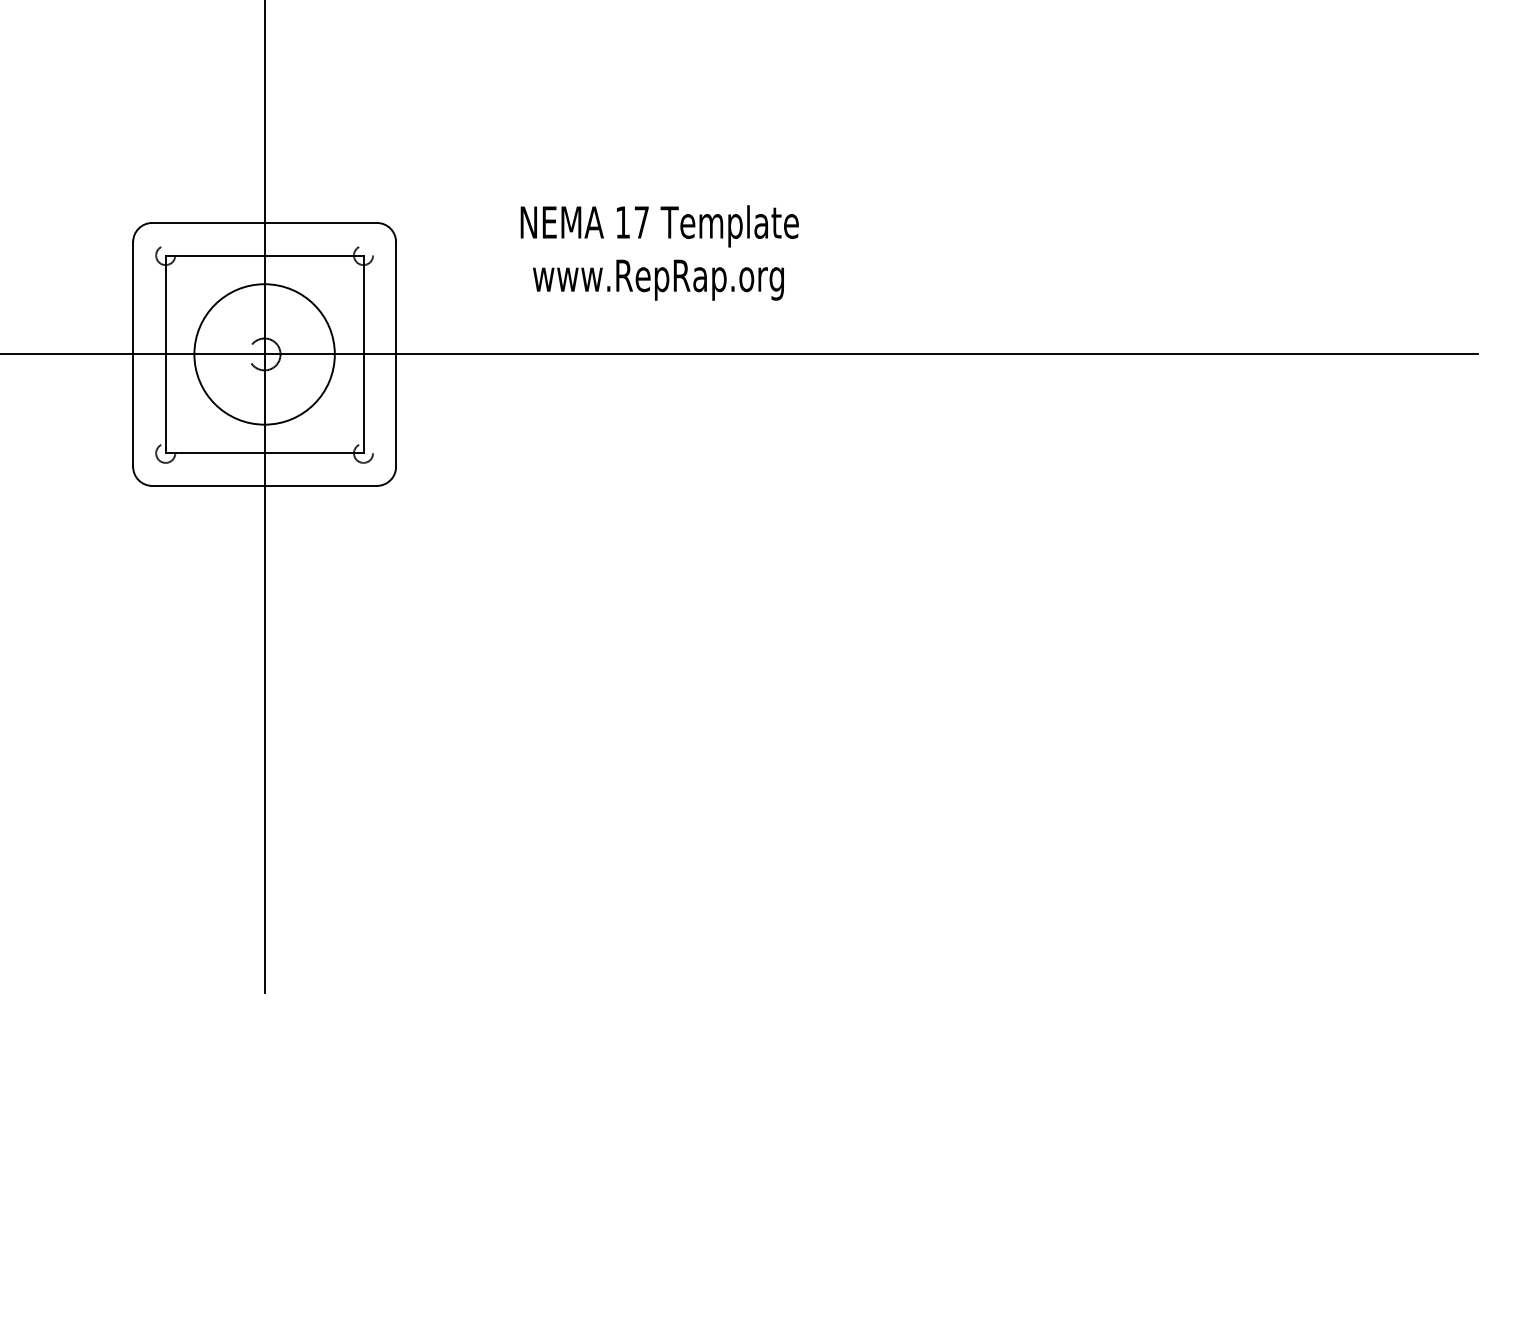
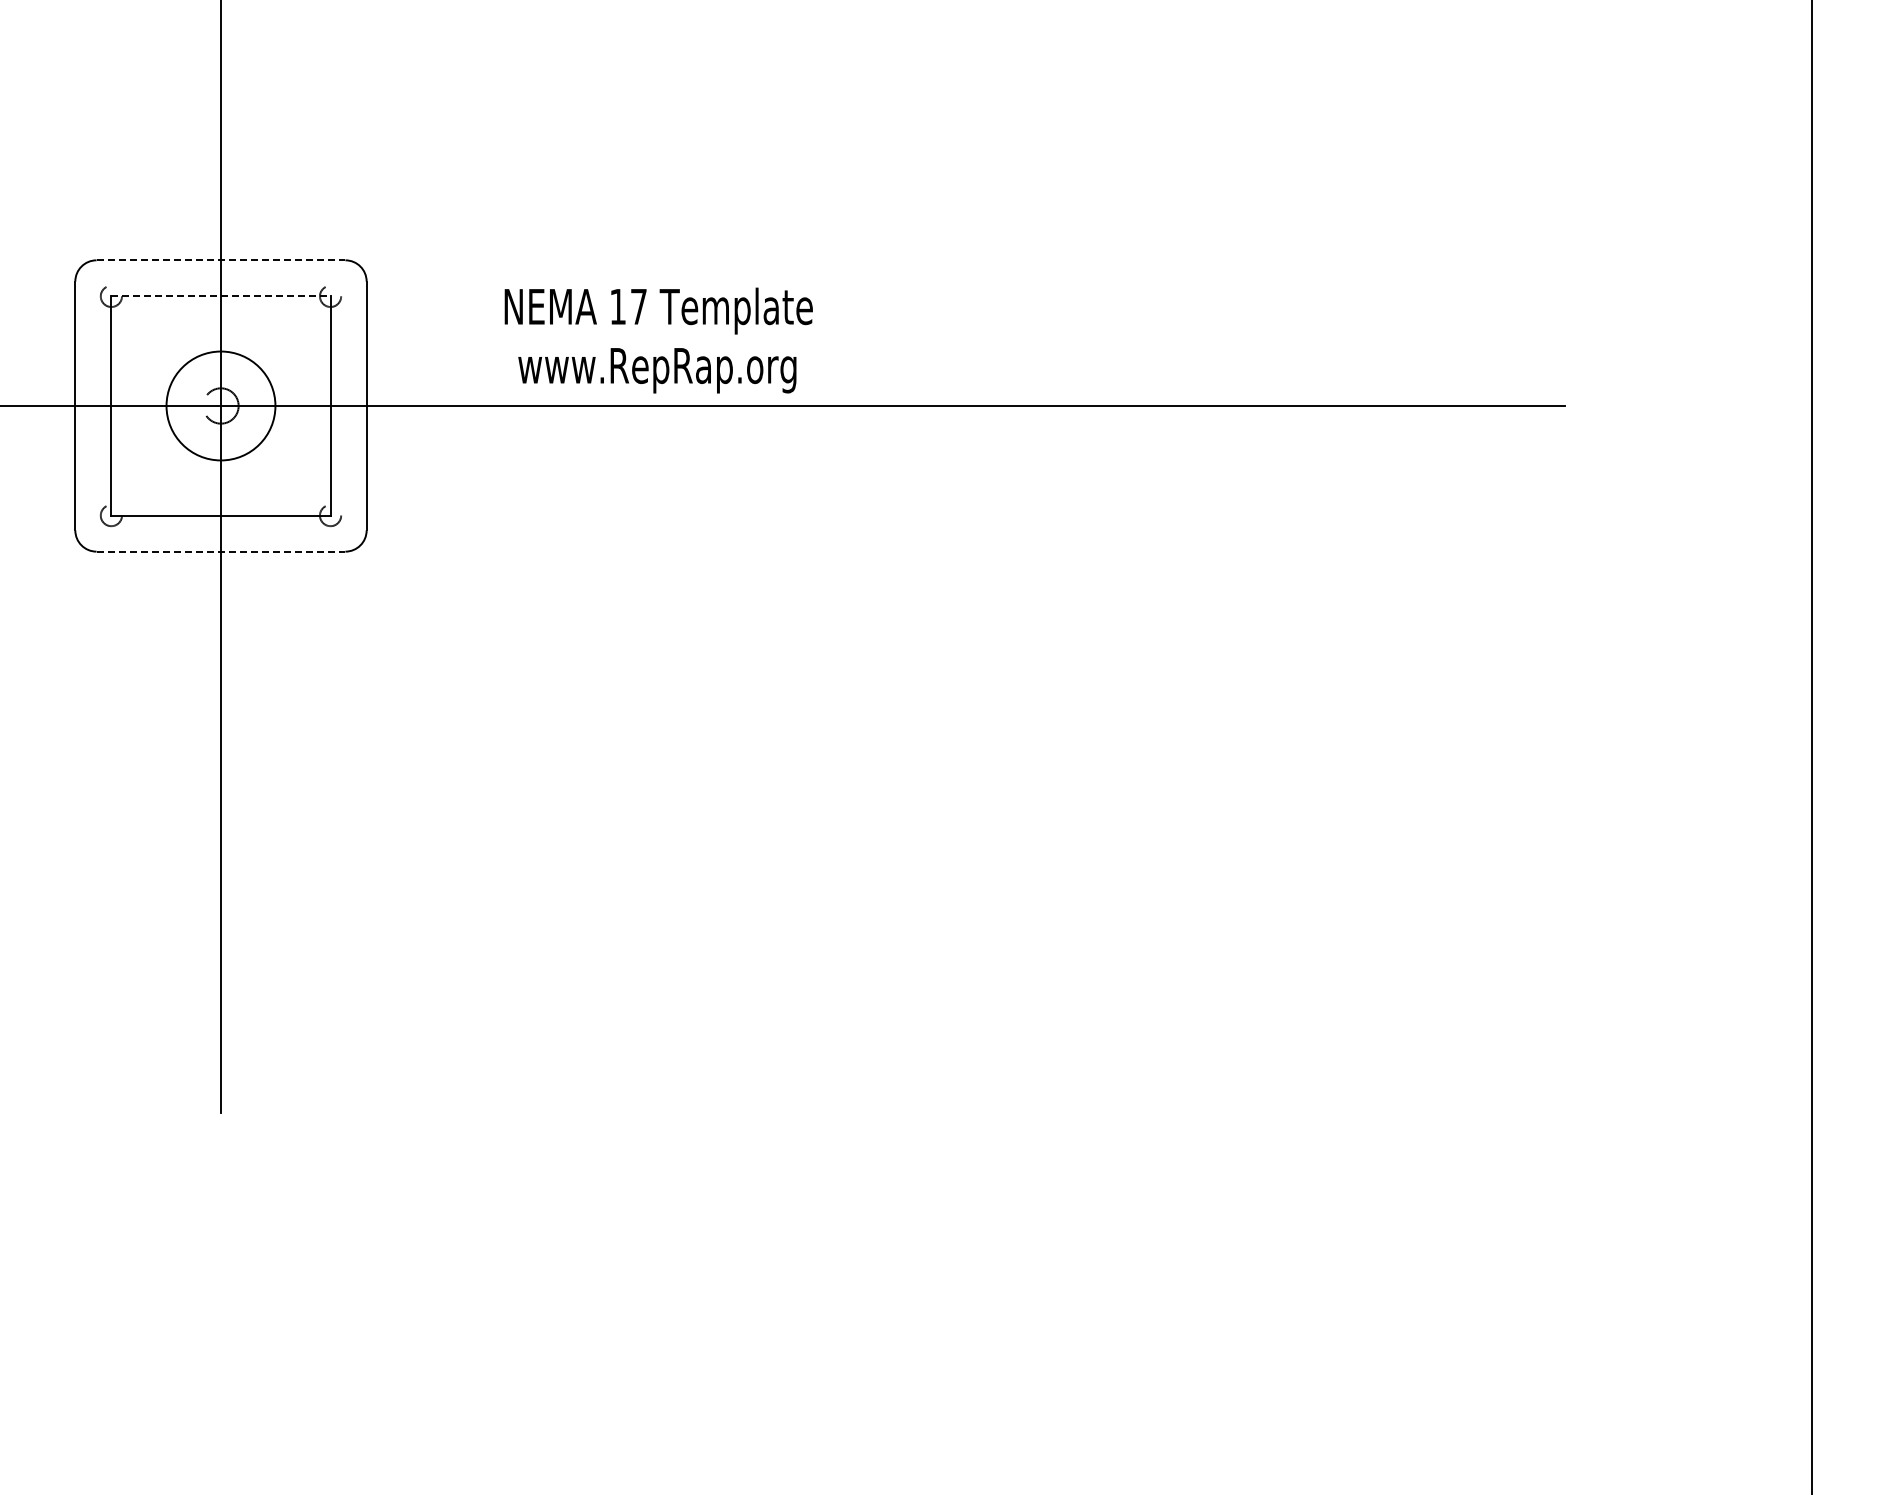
line: (265, 223) -> (221, 260), solid -> dashed
text: (659, 252) -> (658, 340), moved
line: (264, 255) -> (220, 296), solid -> dashed
circle: (264, 354) -> (220, 405), size x0.7
line: (265, 485) -> (221, 551), solid -> dashed

